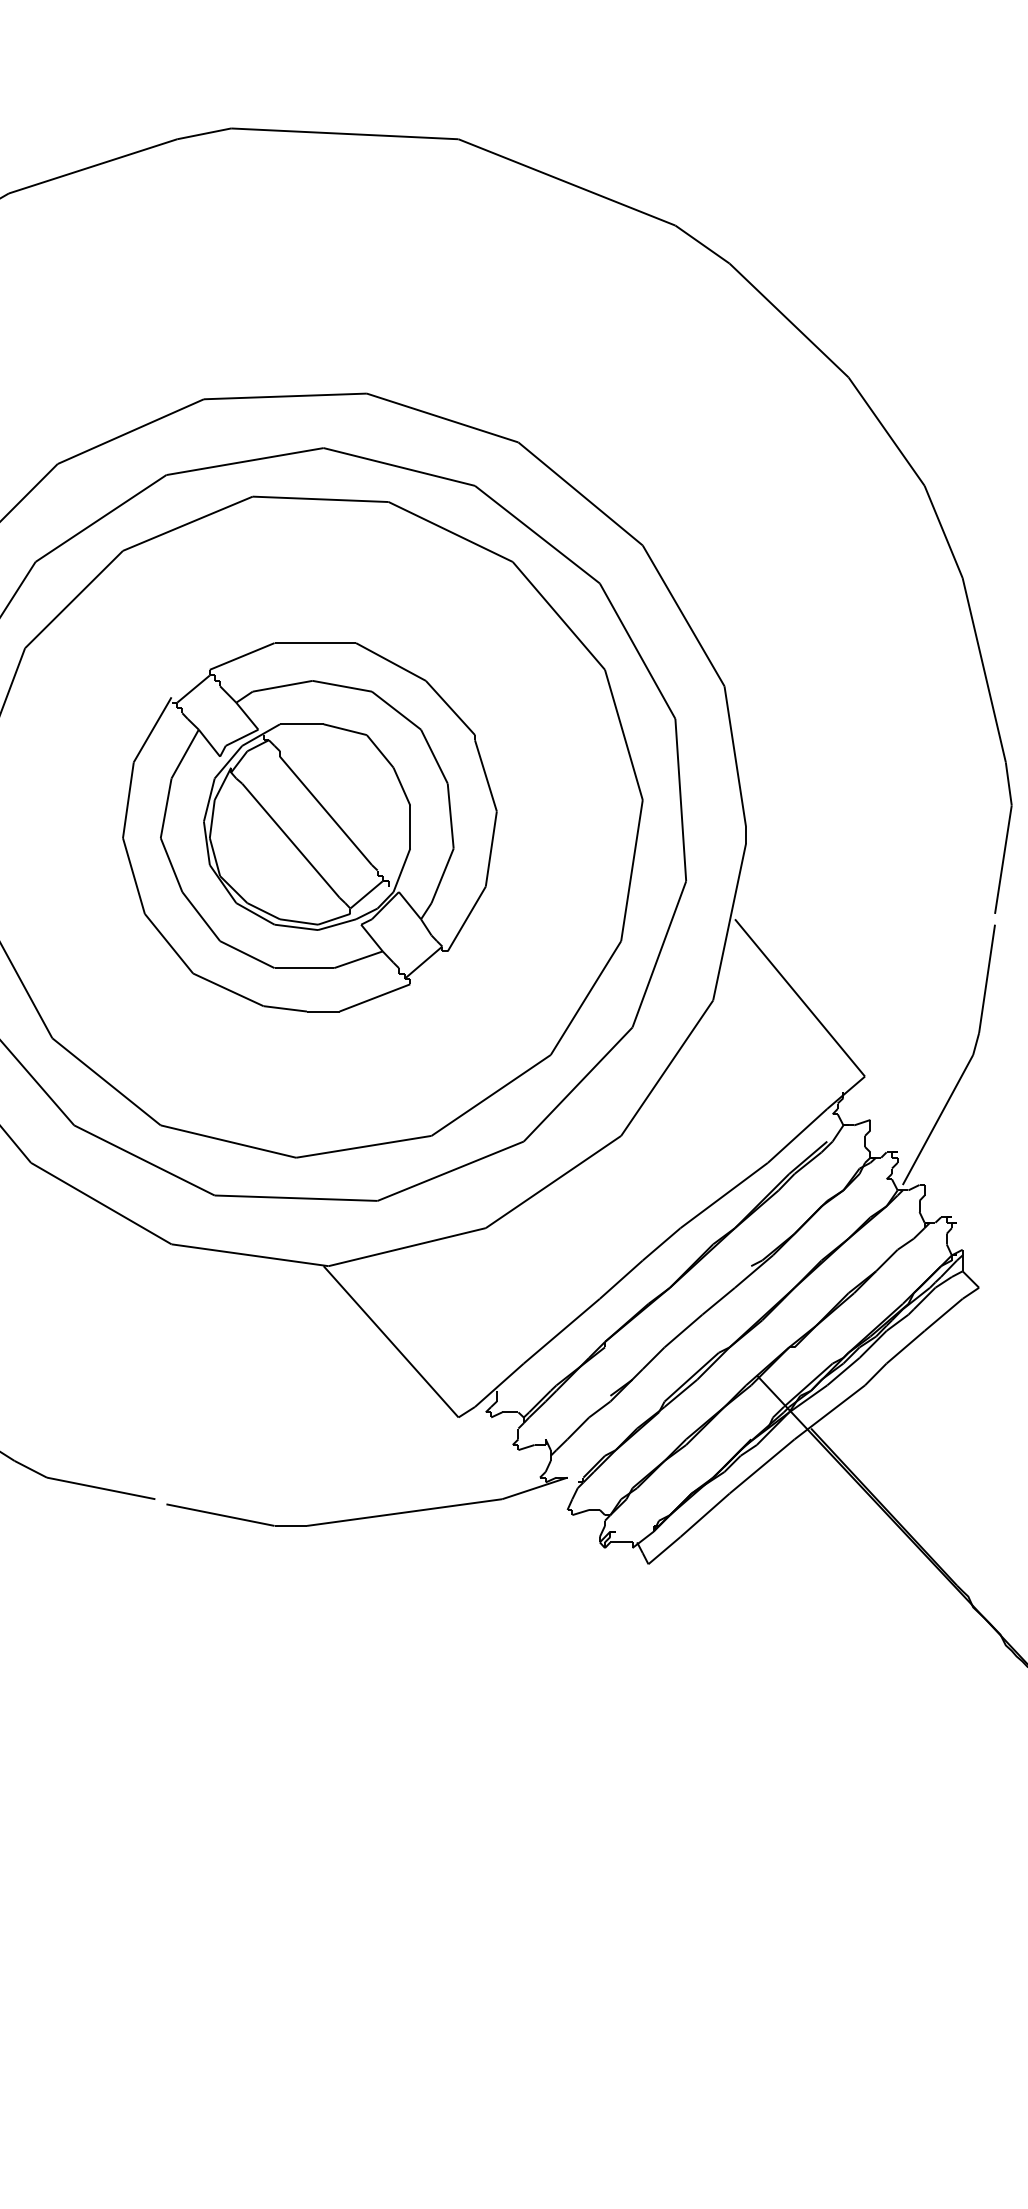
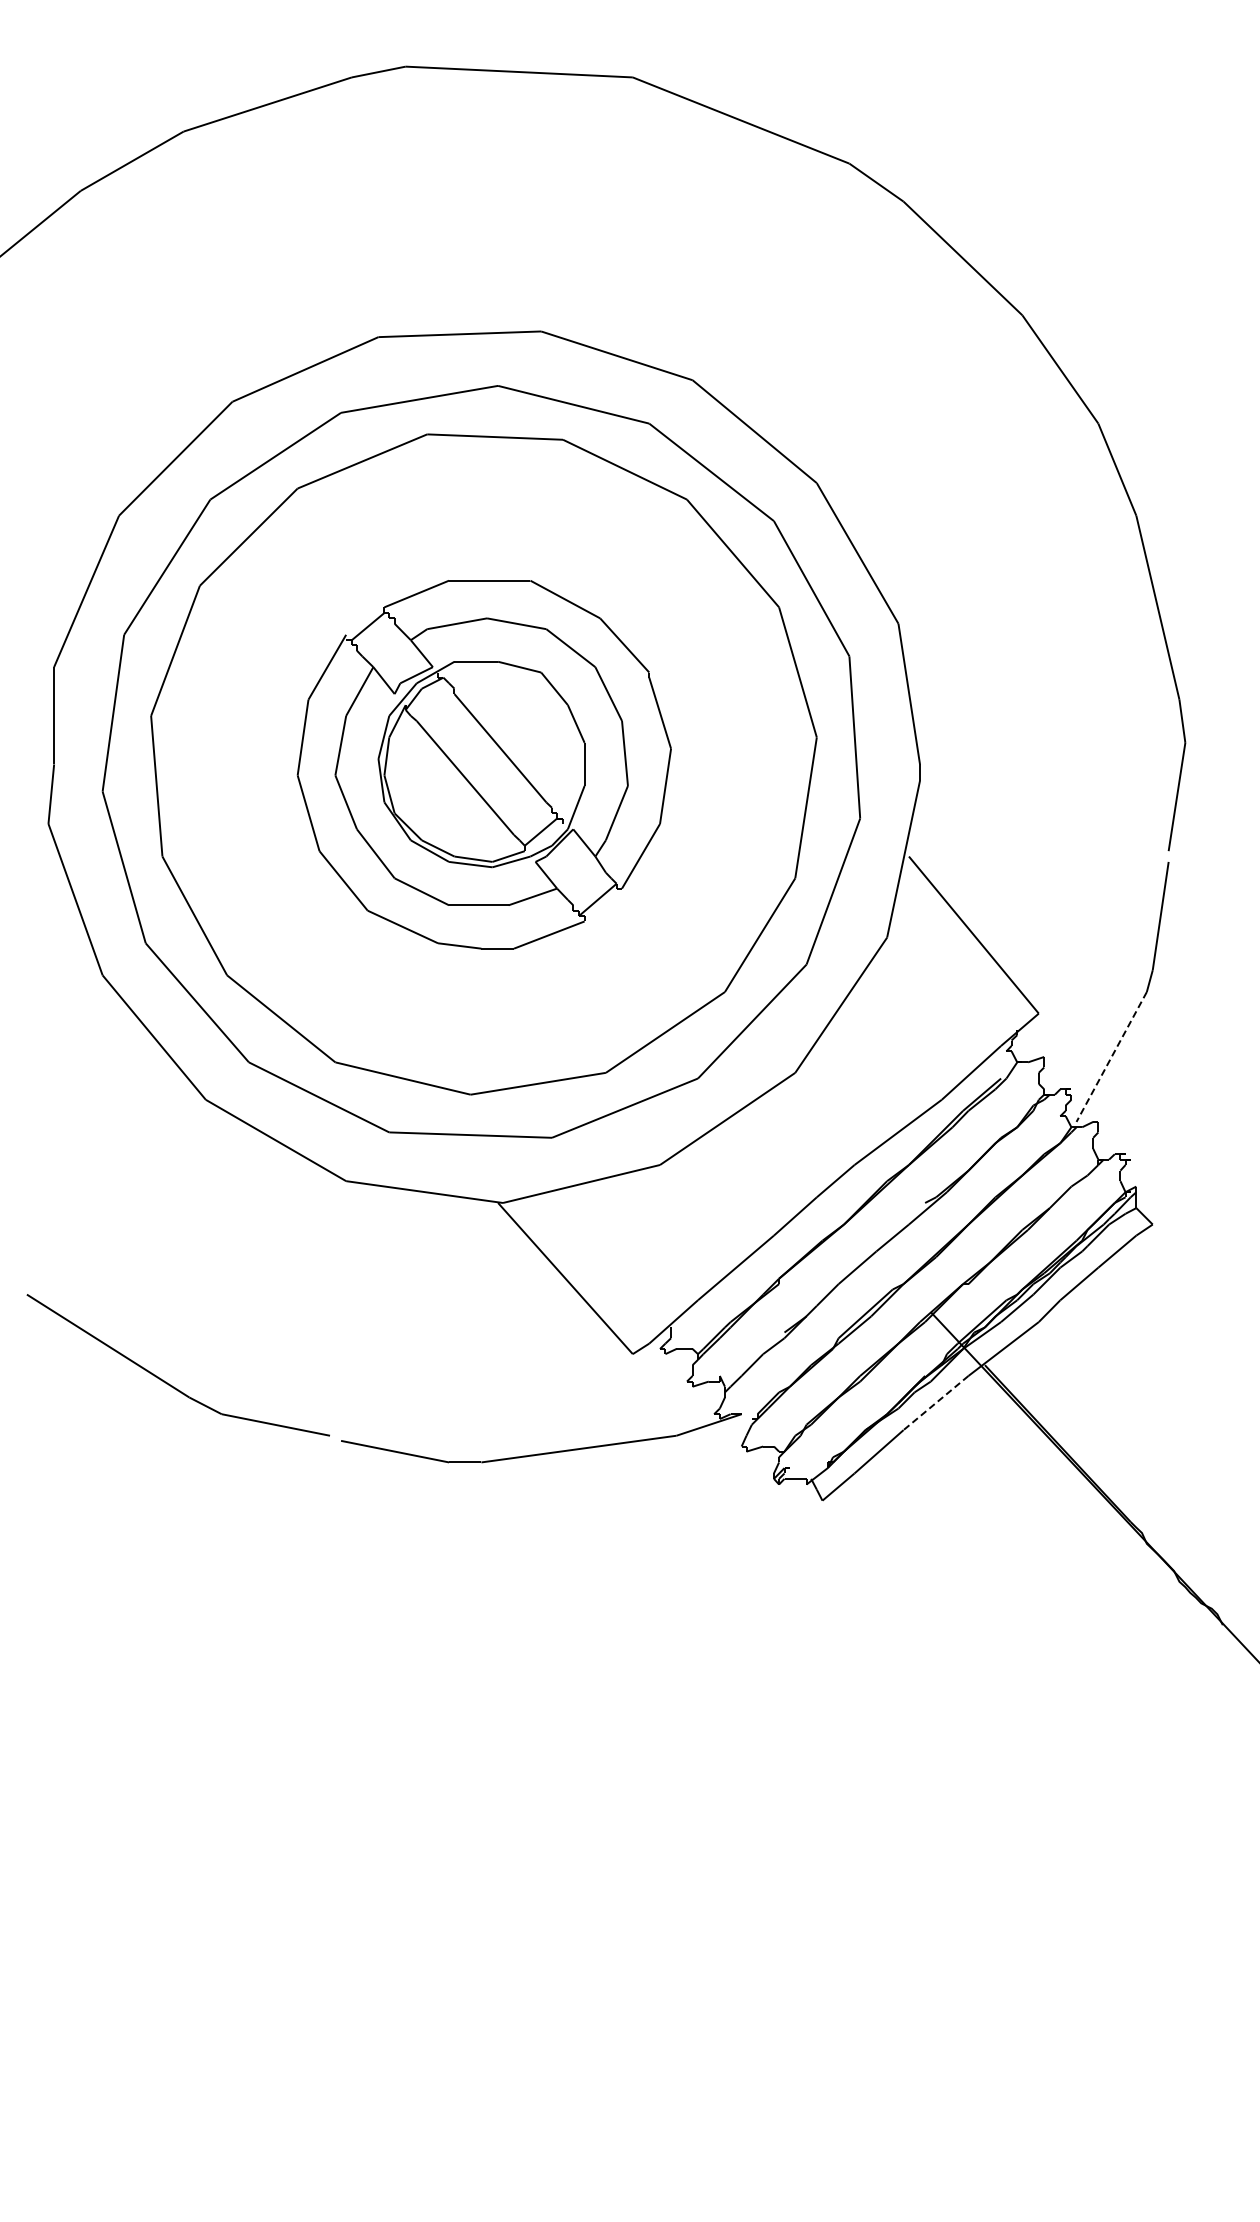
line: (937, 1119) -> (1111, 1056), solid -> dashed
line: (761, 1466) -> (935, 1403), solid -> dashed

